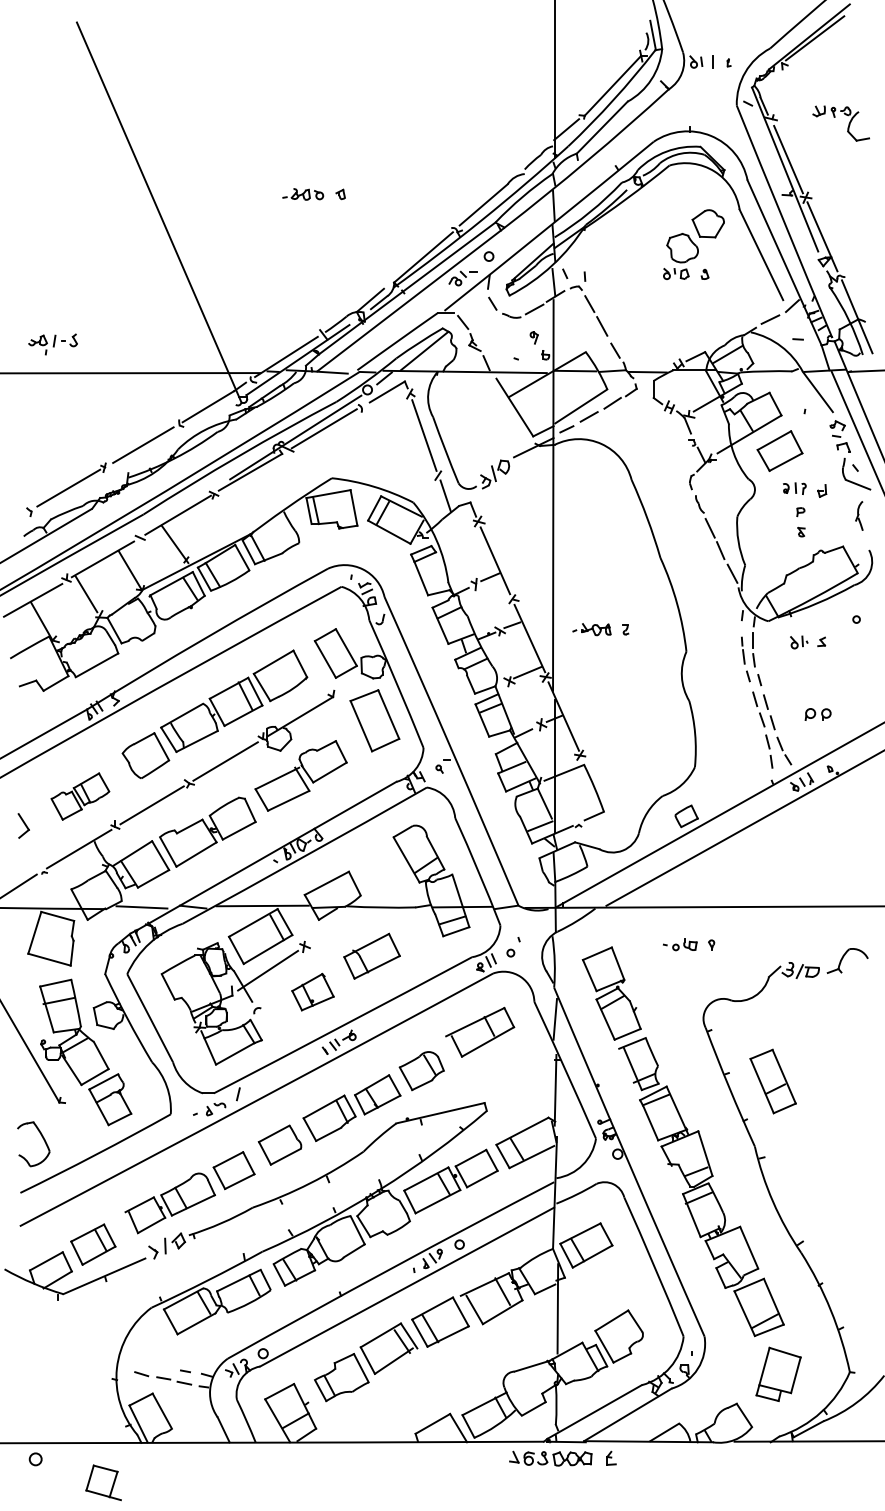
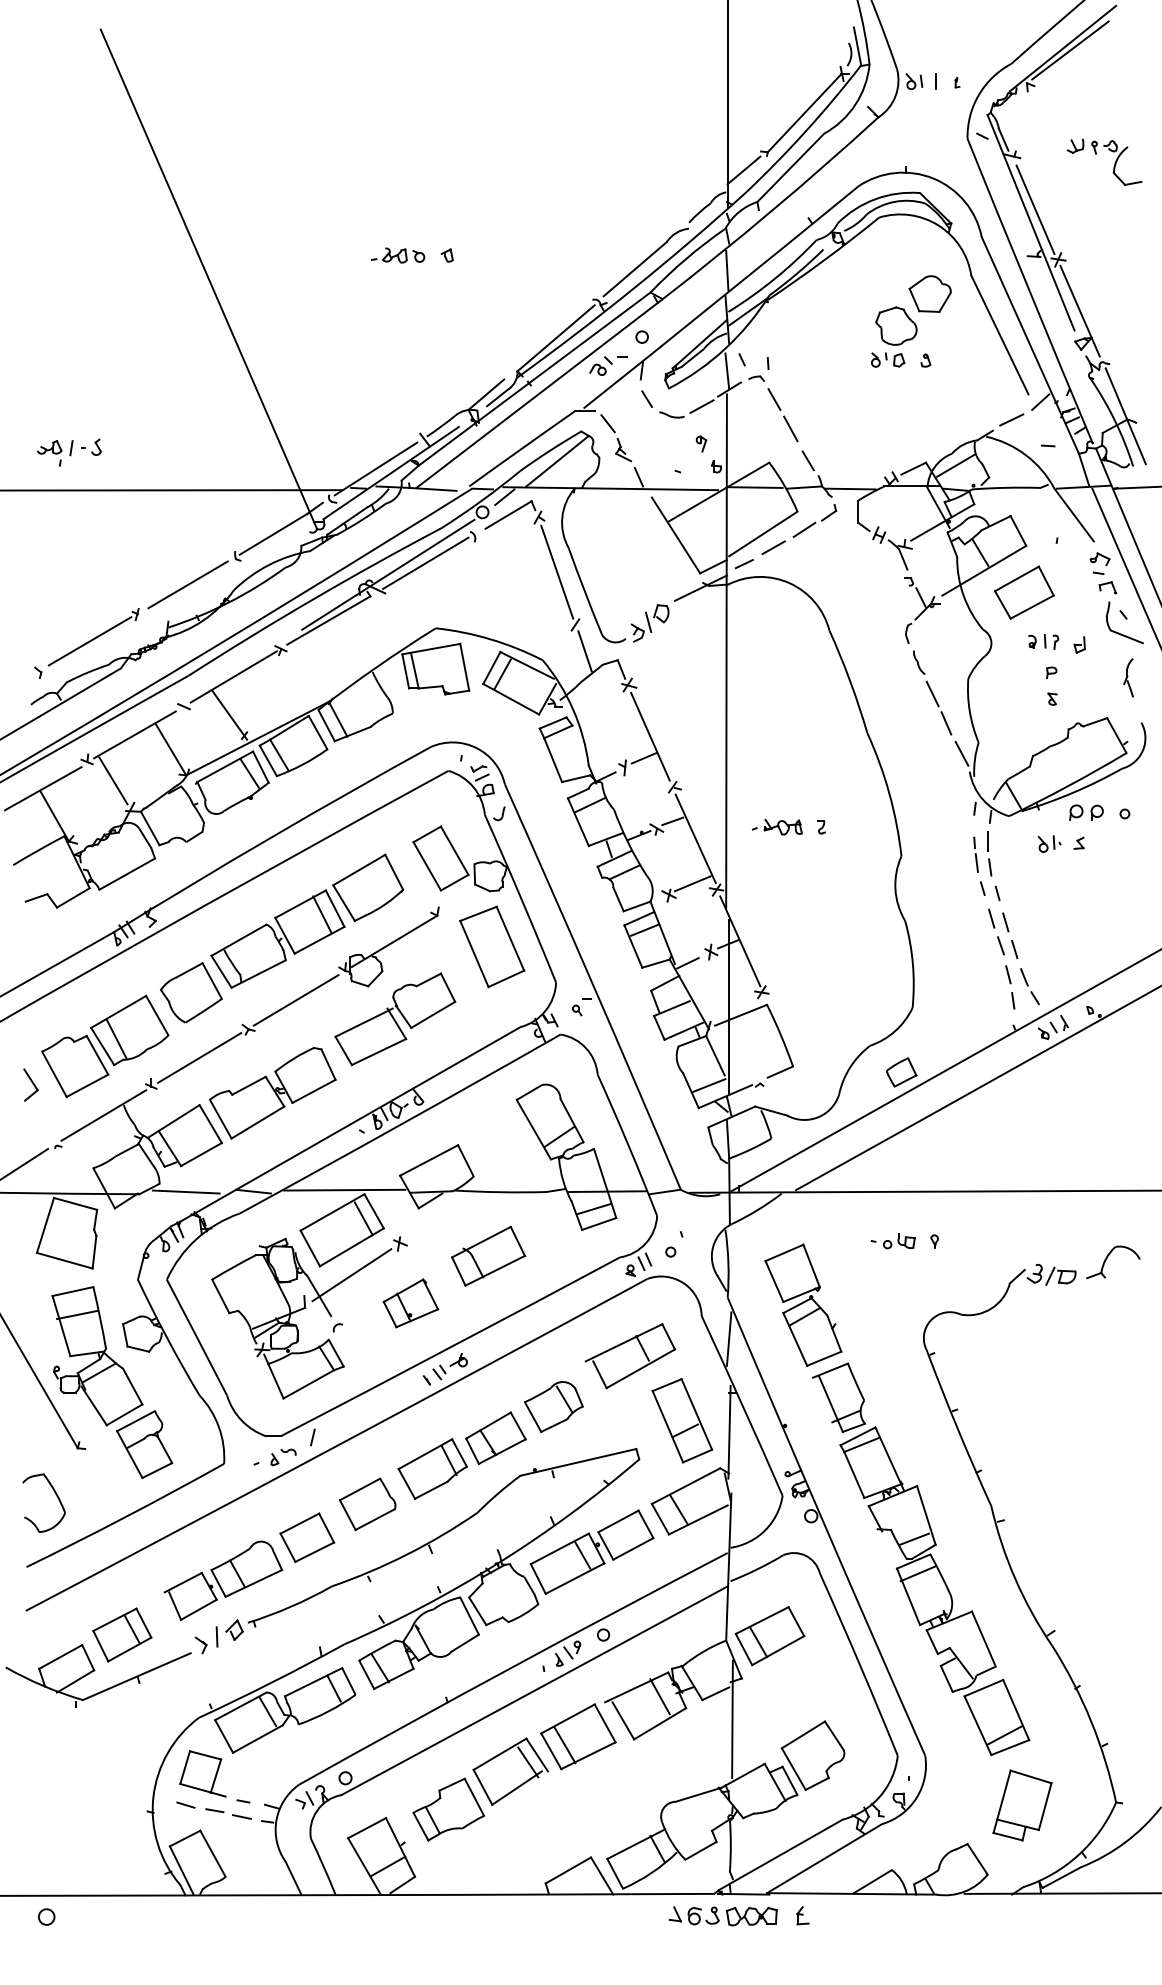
part: (818, 714) -> (1086, 812), moved
part: (80, 796) -> (105, 1046), size x1.67
part: (773, 1081) -> (682, 1420), moved
part: (103, 1482) -> (202, 1773), moved

